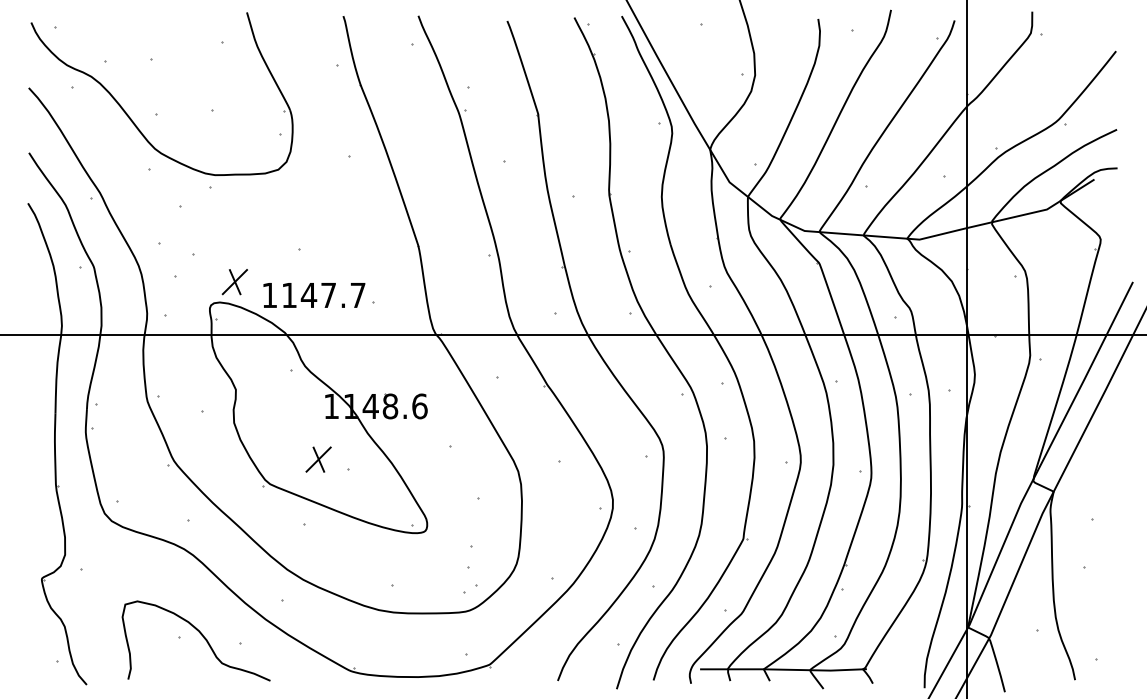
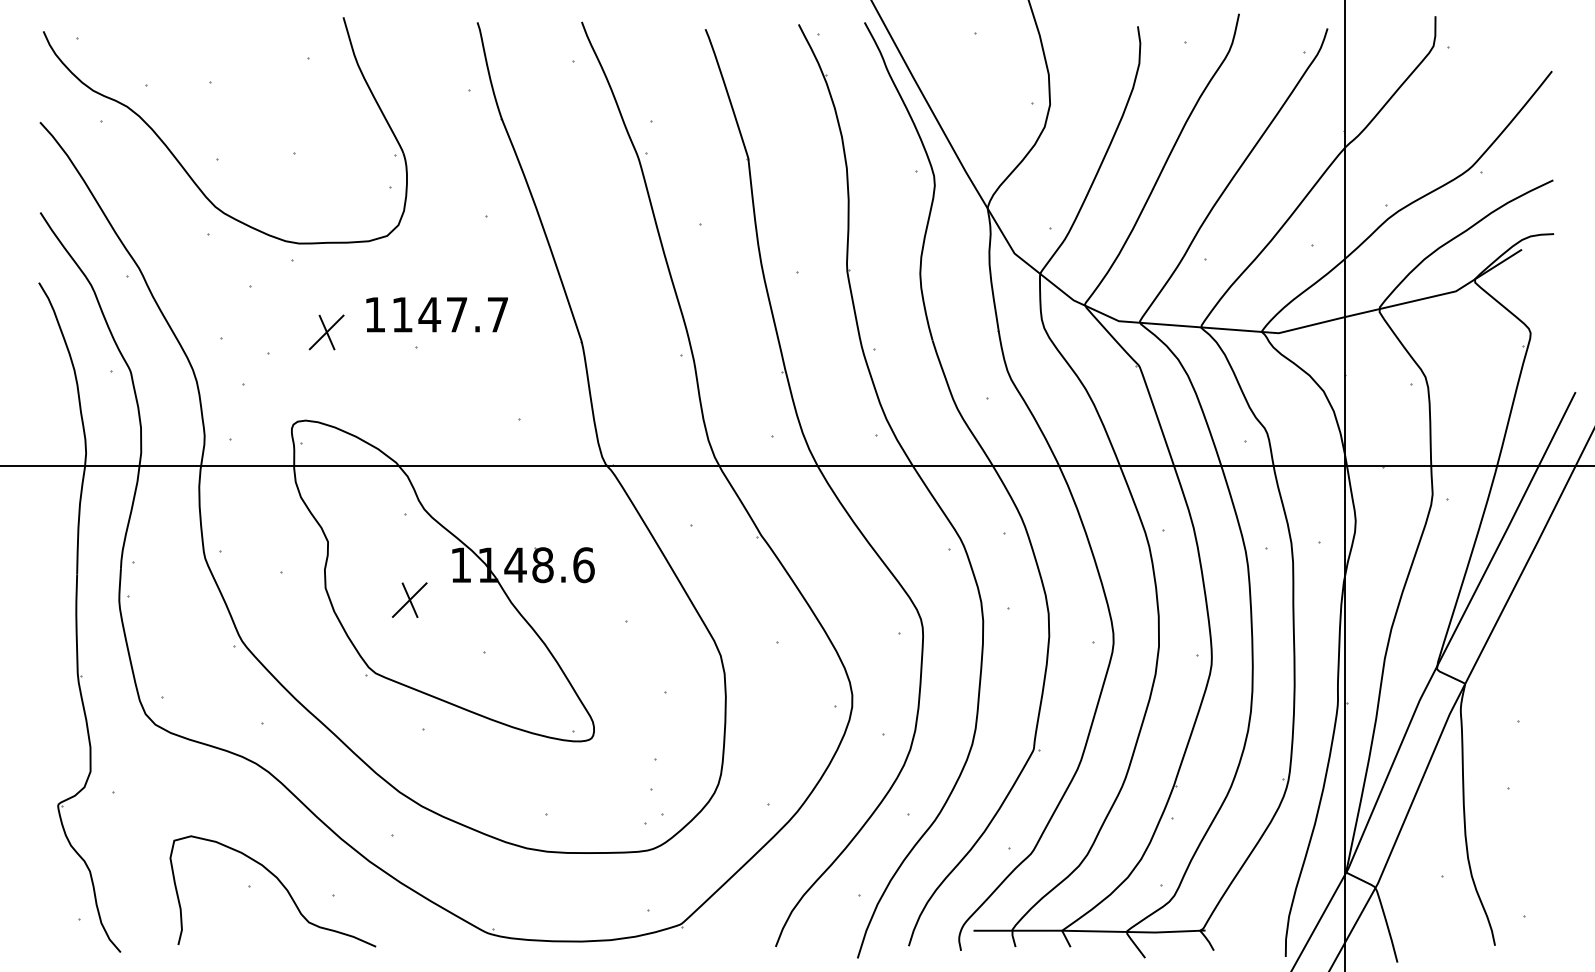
part: (234, 282) -> (326, 333), moved
text: (314, 295) -> (437, 314), moved
part: (318, 459) -> (409, 600), moved

